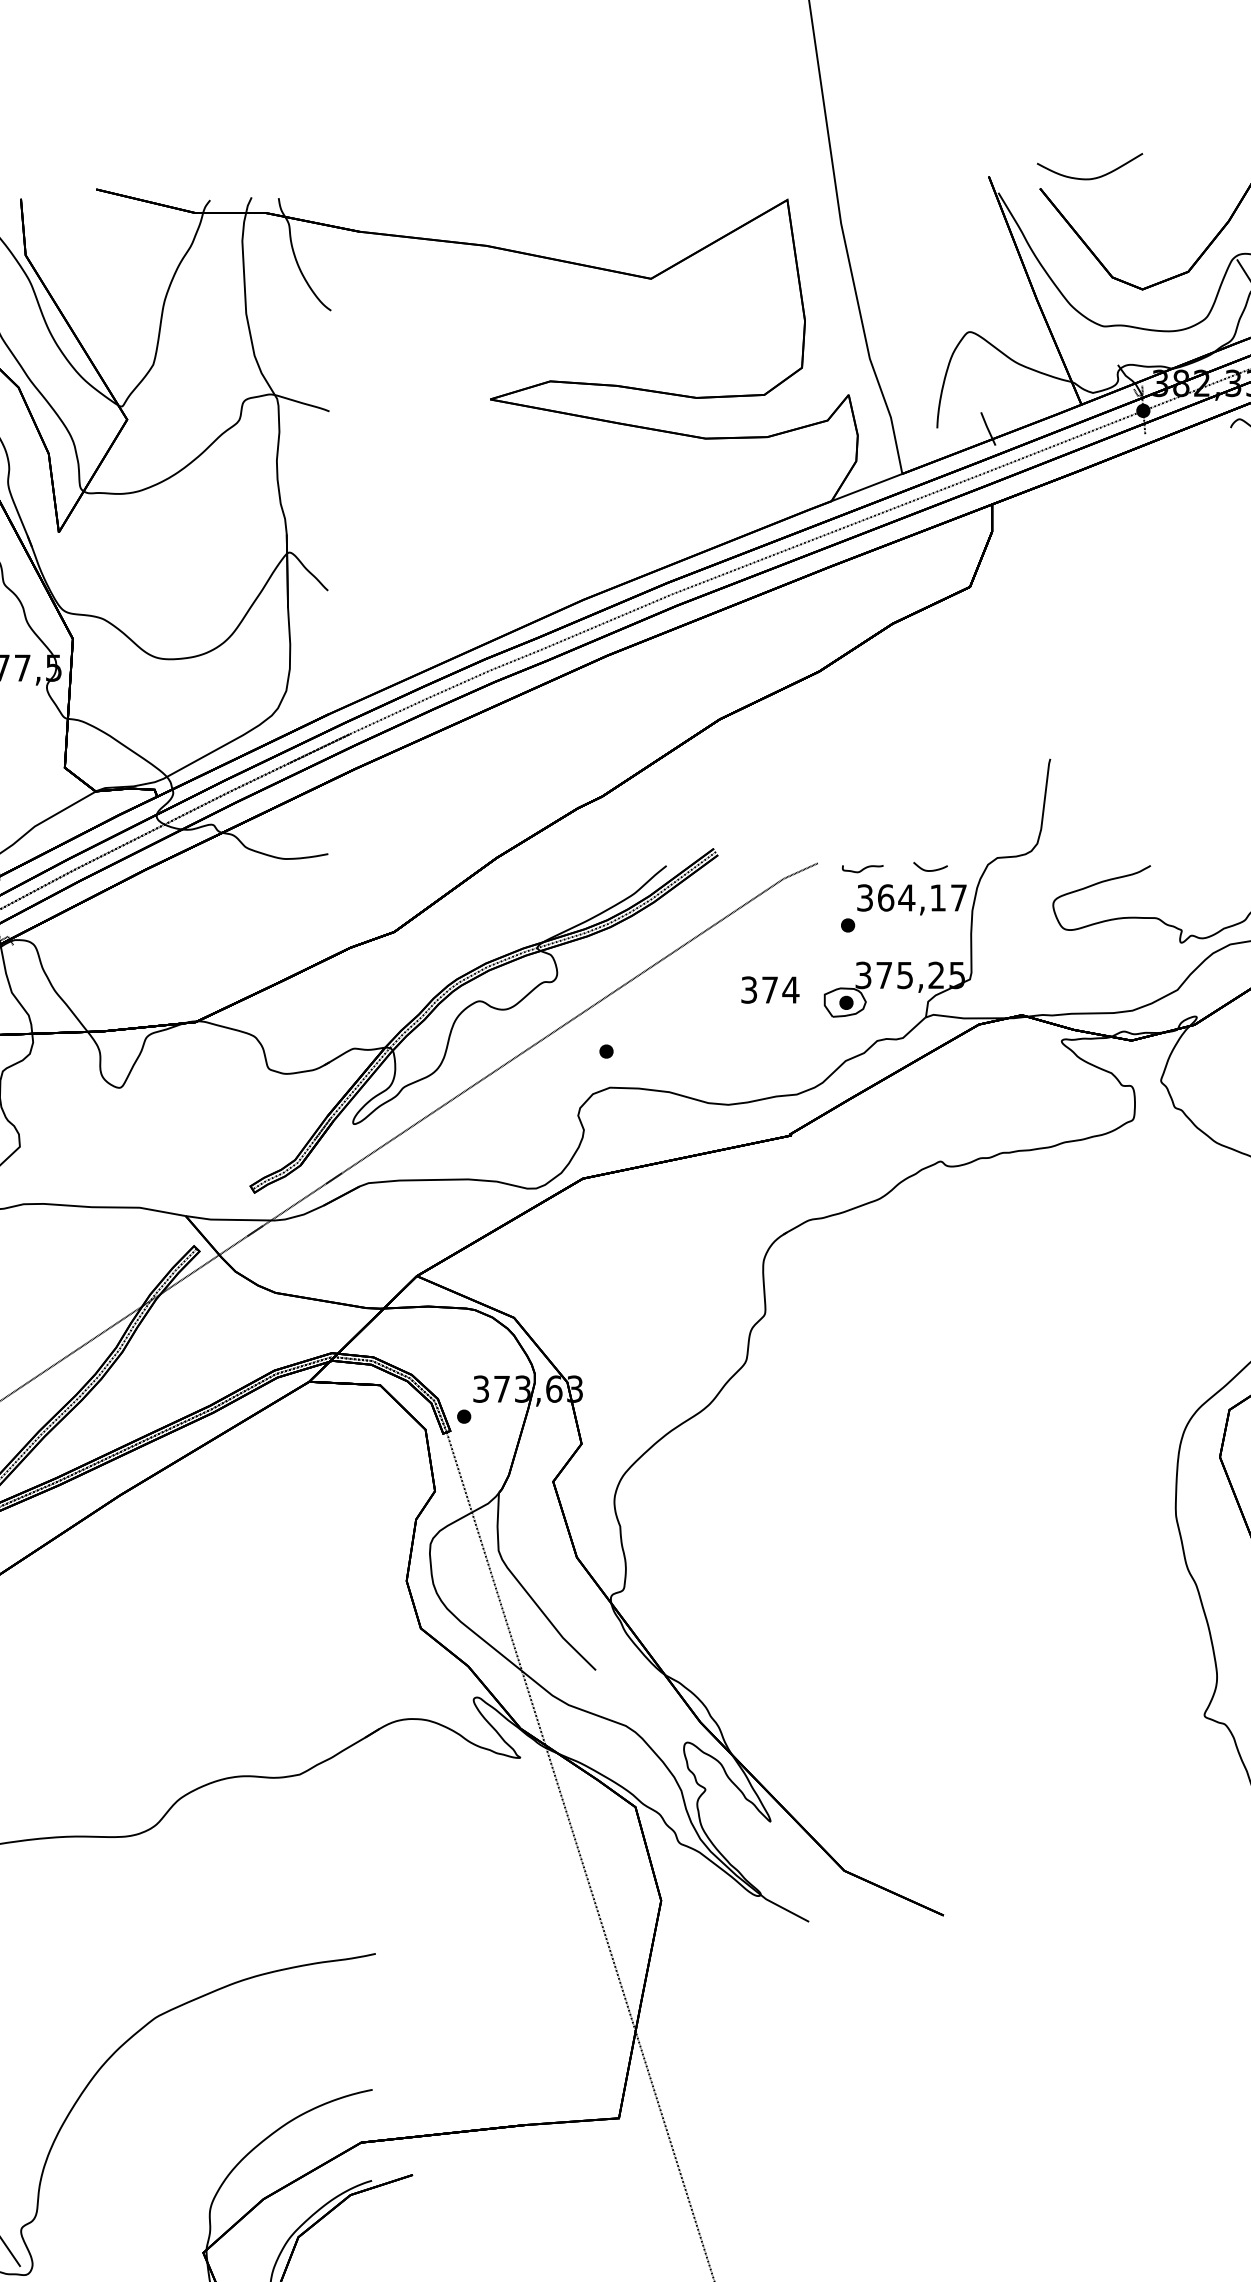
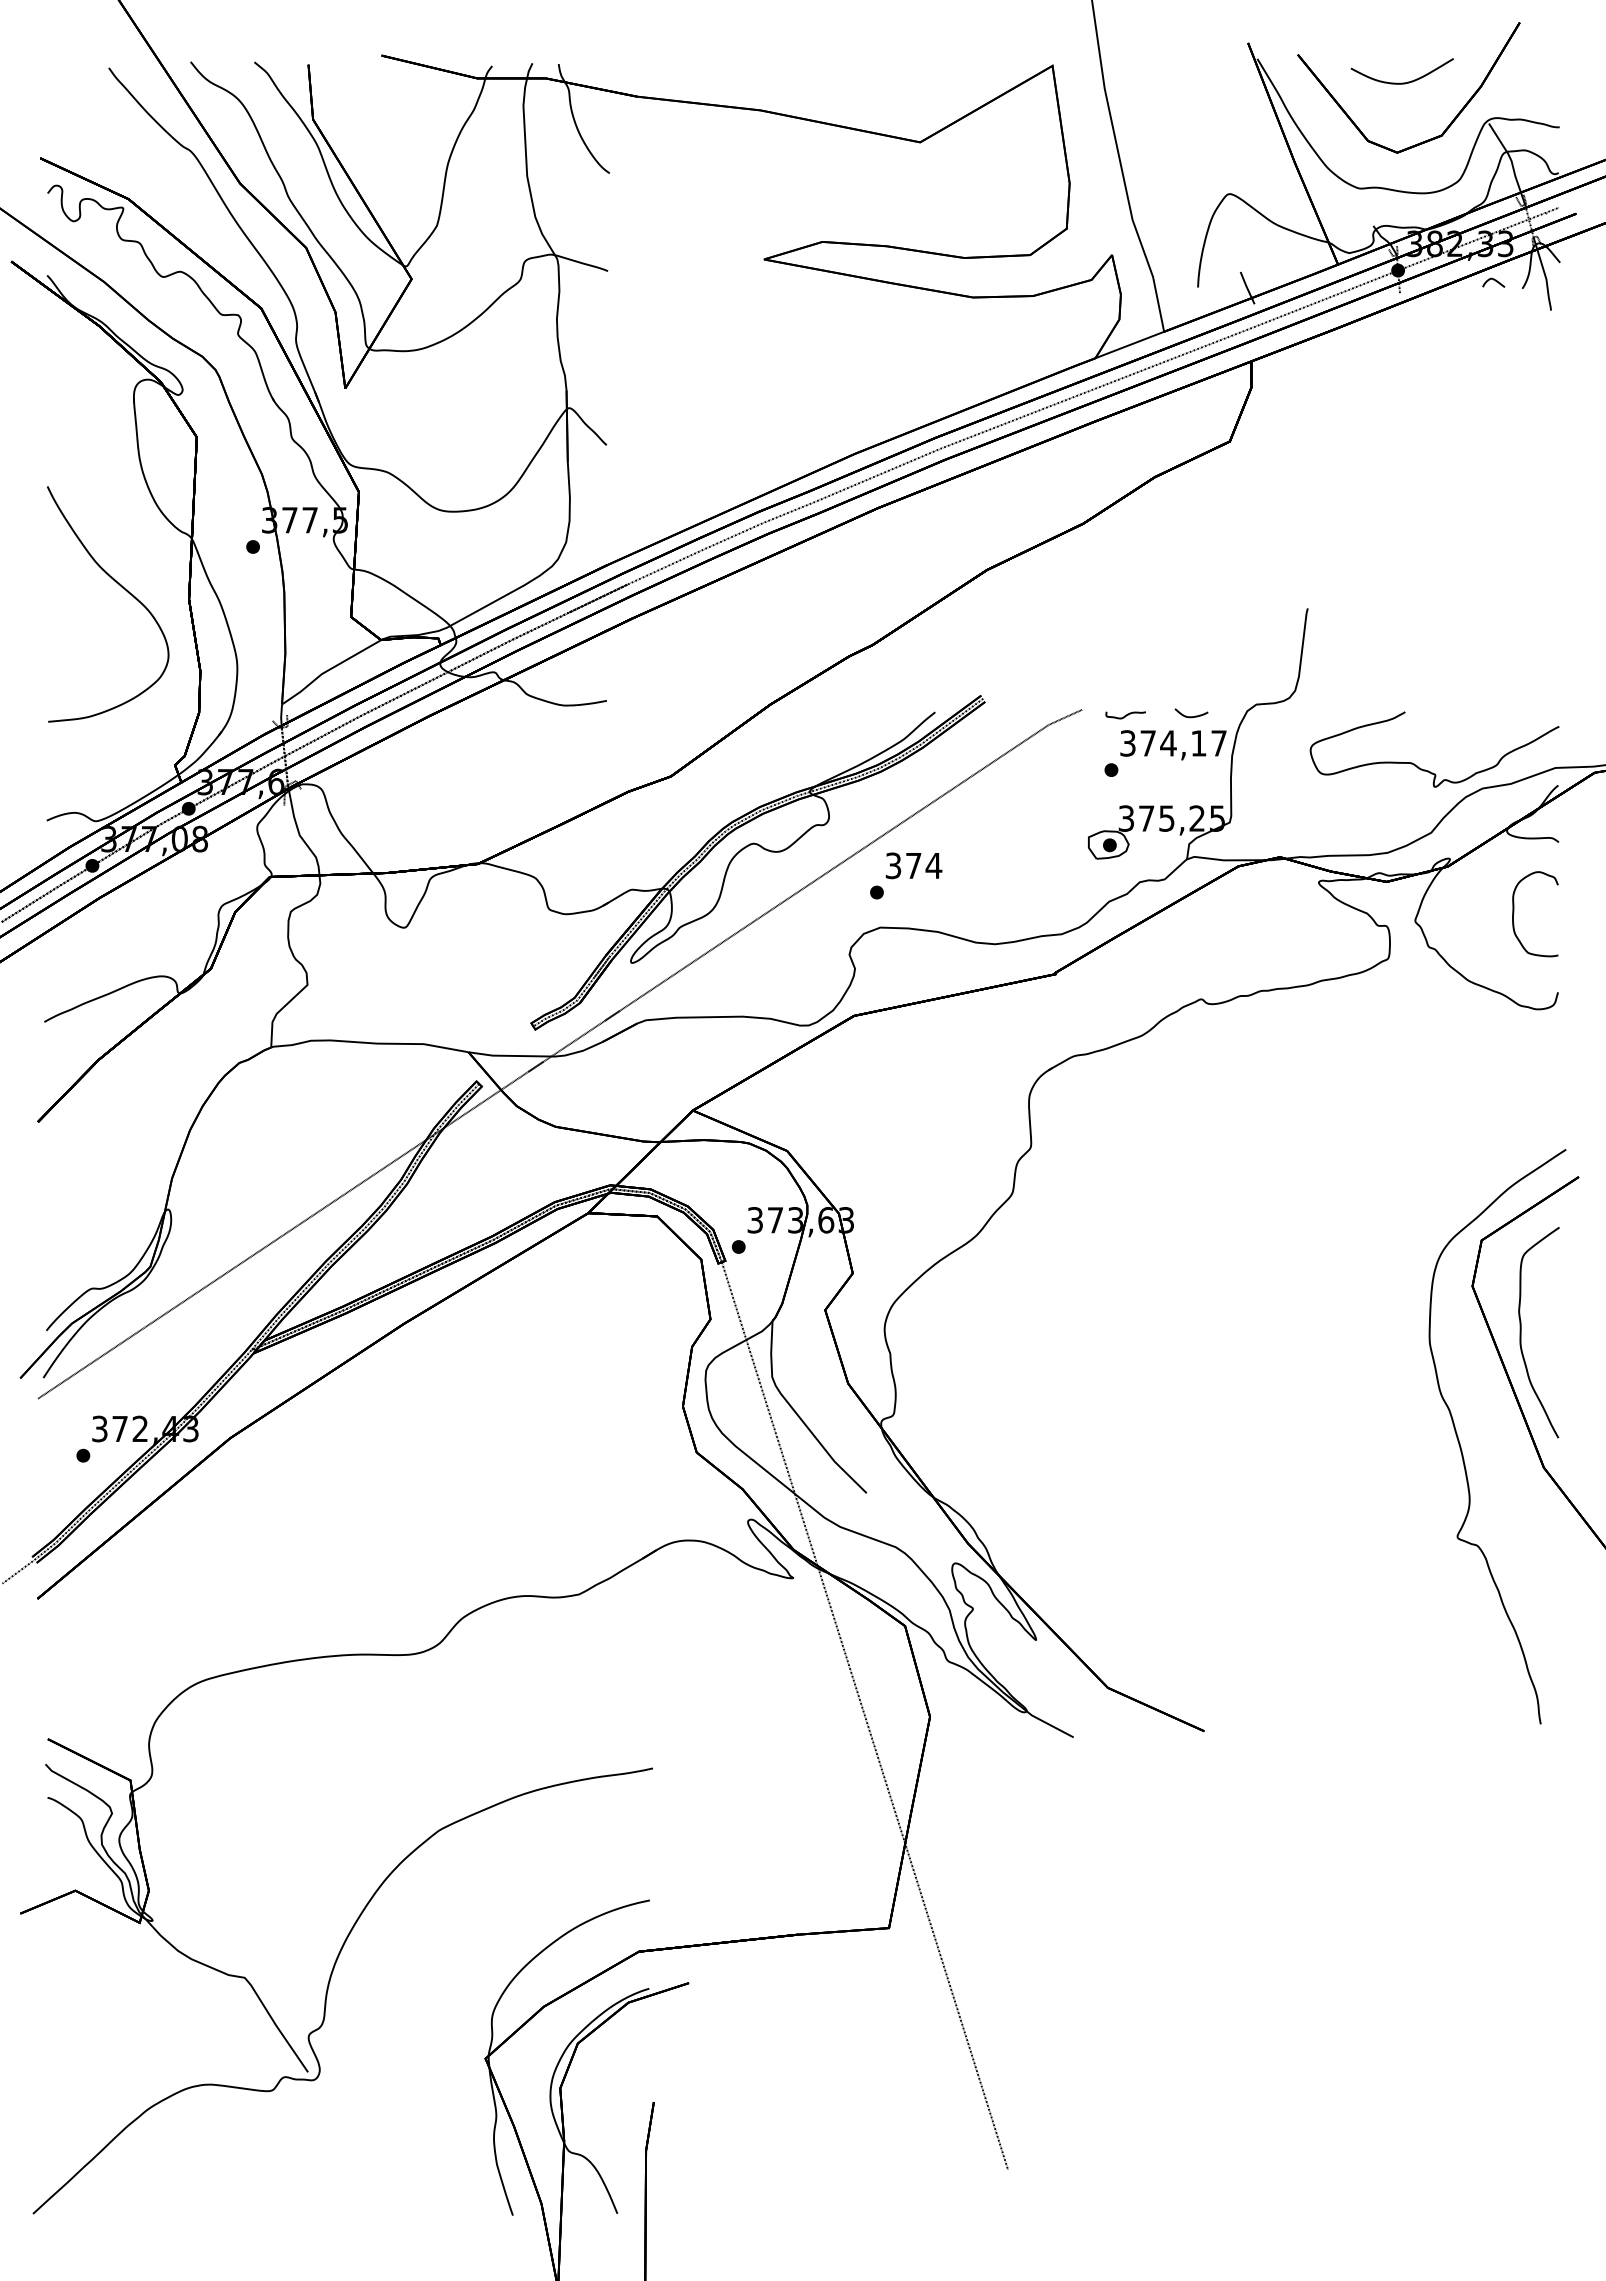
part: (1089, 178) -> (1401, 82), moved
text: (886, 898) -> (1148, 743), 364,17 -> 374,17
text: (769, 989) -> (913, 865), moved

